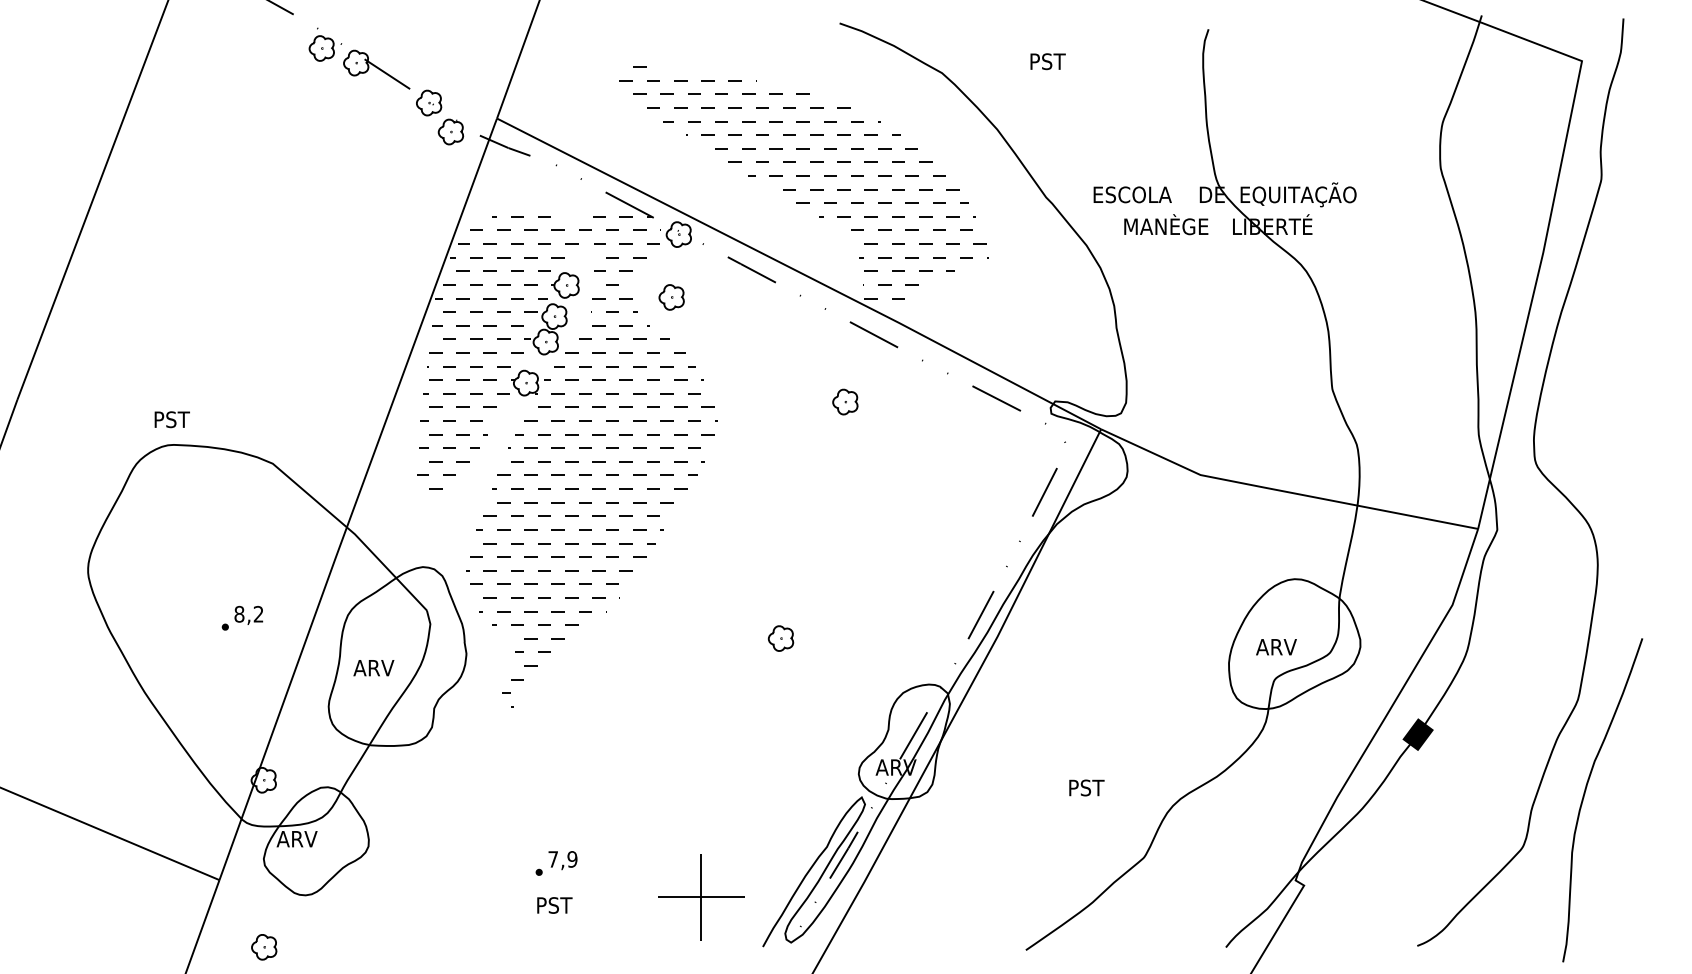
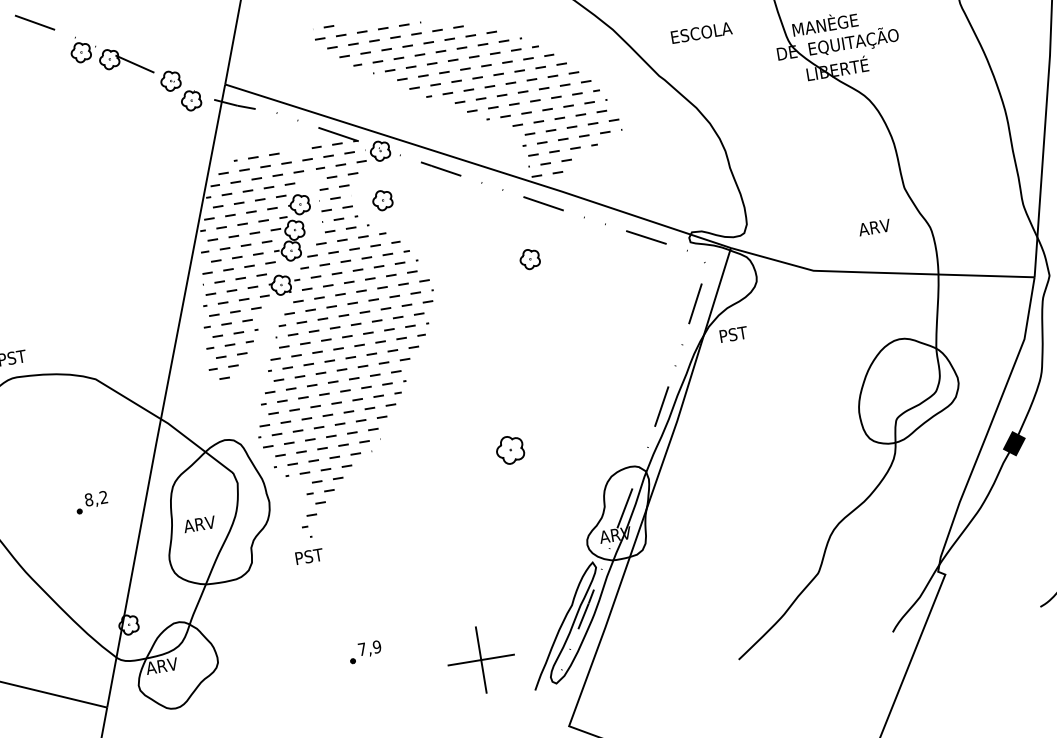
text: (1132, 194) -> (701, 32), moved
text: (1166, 224) -> (825, 23), moved
part: (780, 638) -> (509, 450), size x1.4
text: (1276, 647) -> (874, 227), moved
text: (1086, 787) -> (733, 334), moved
text: (554, 905) -> (309, 556), moved

